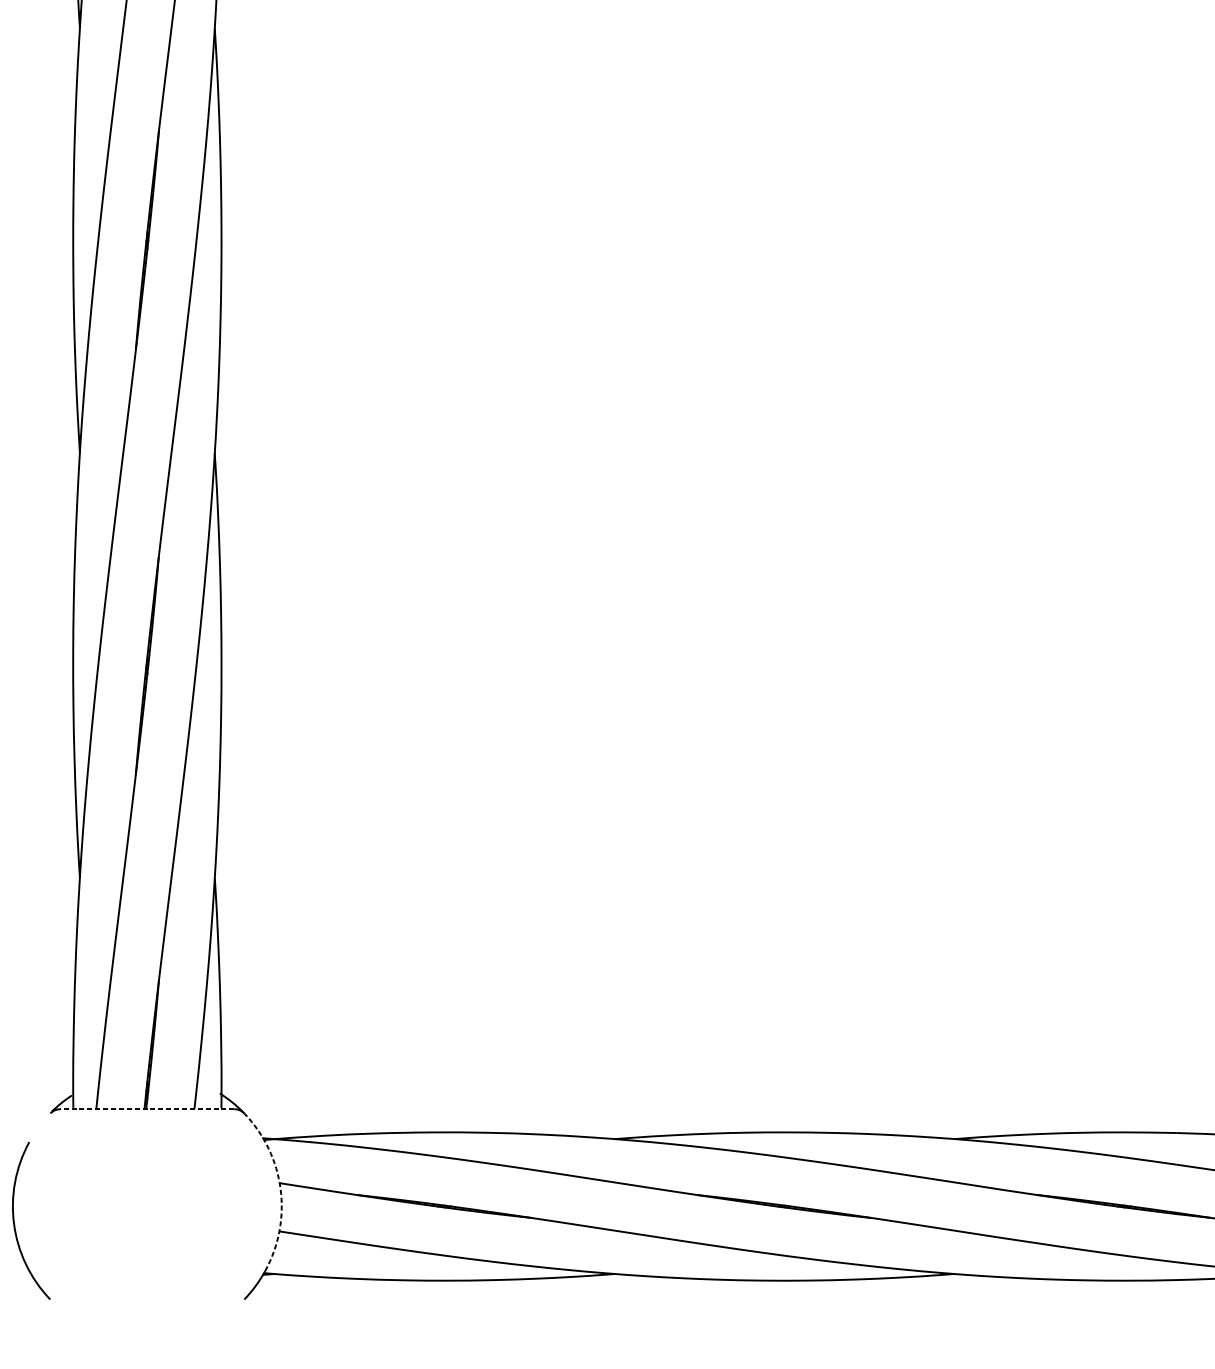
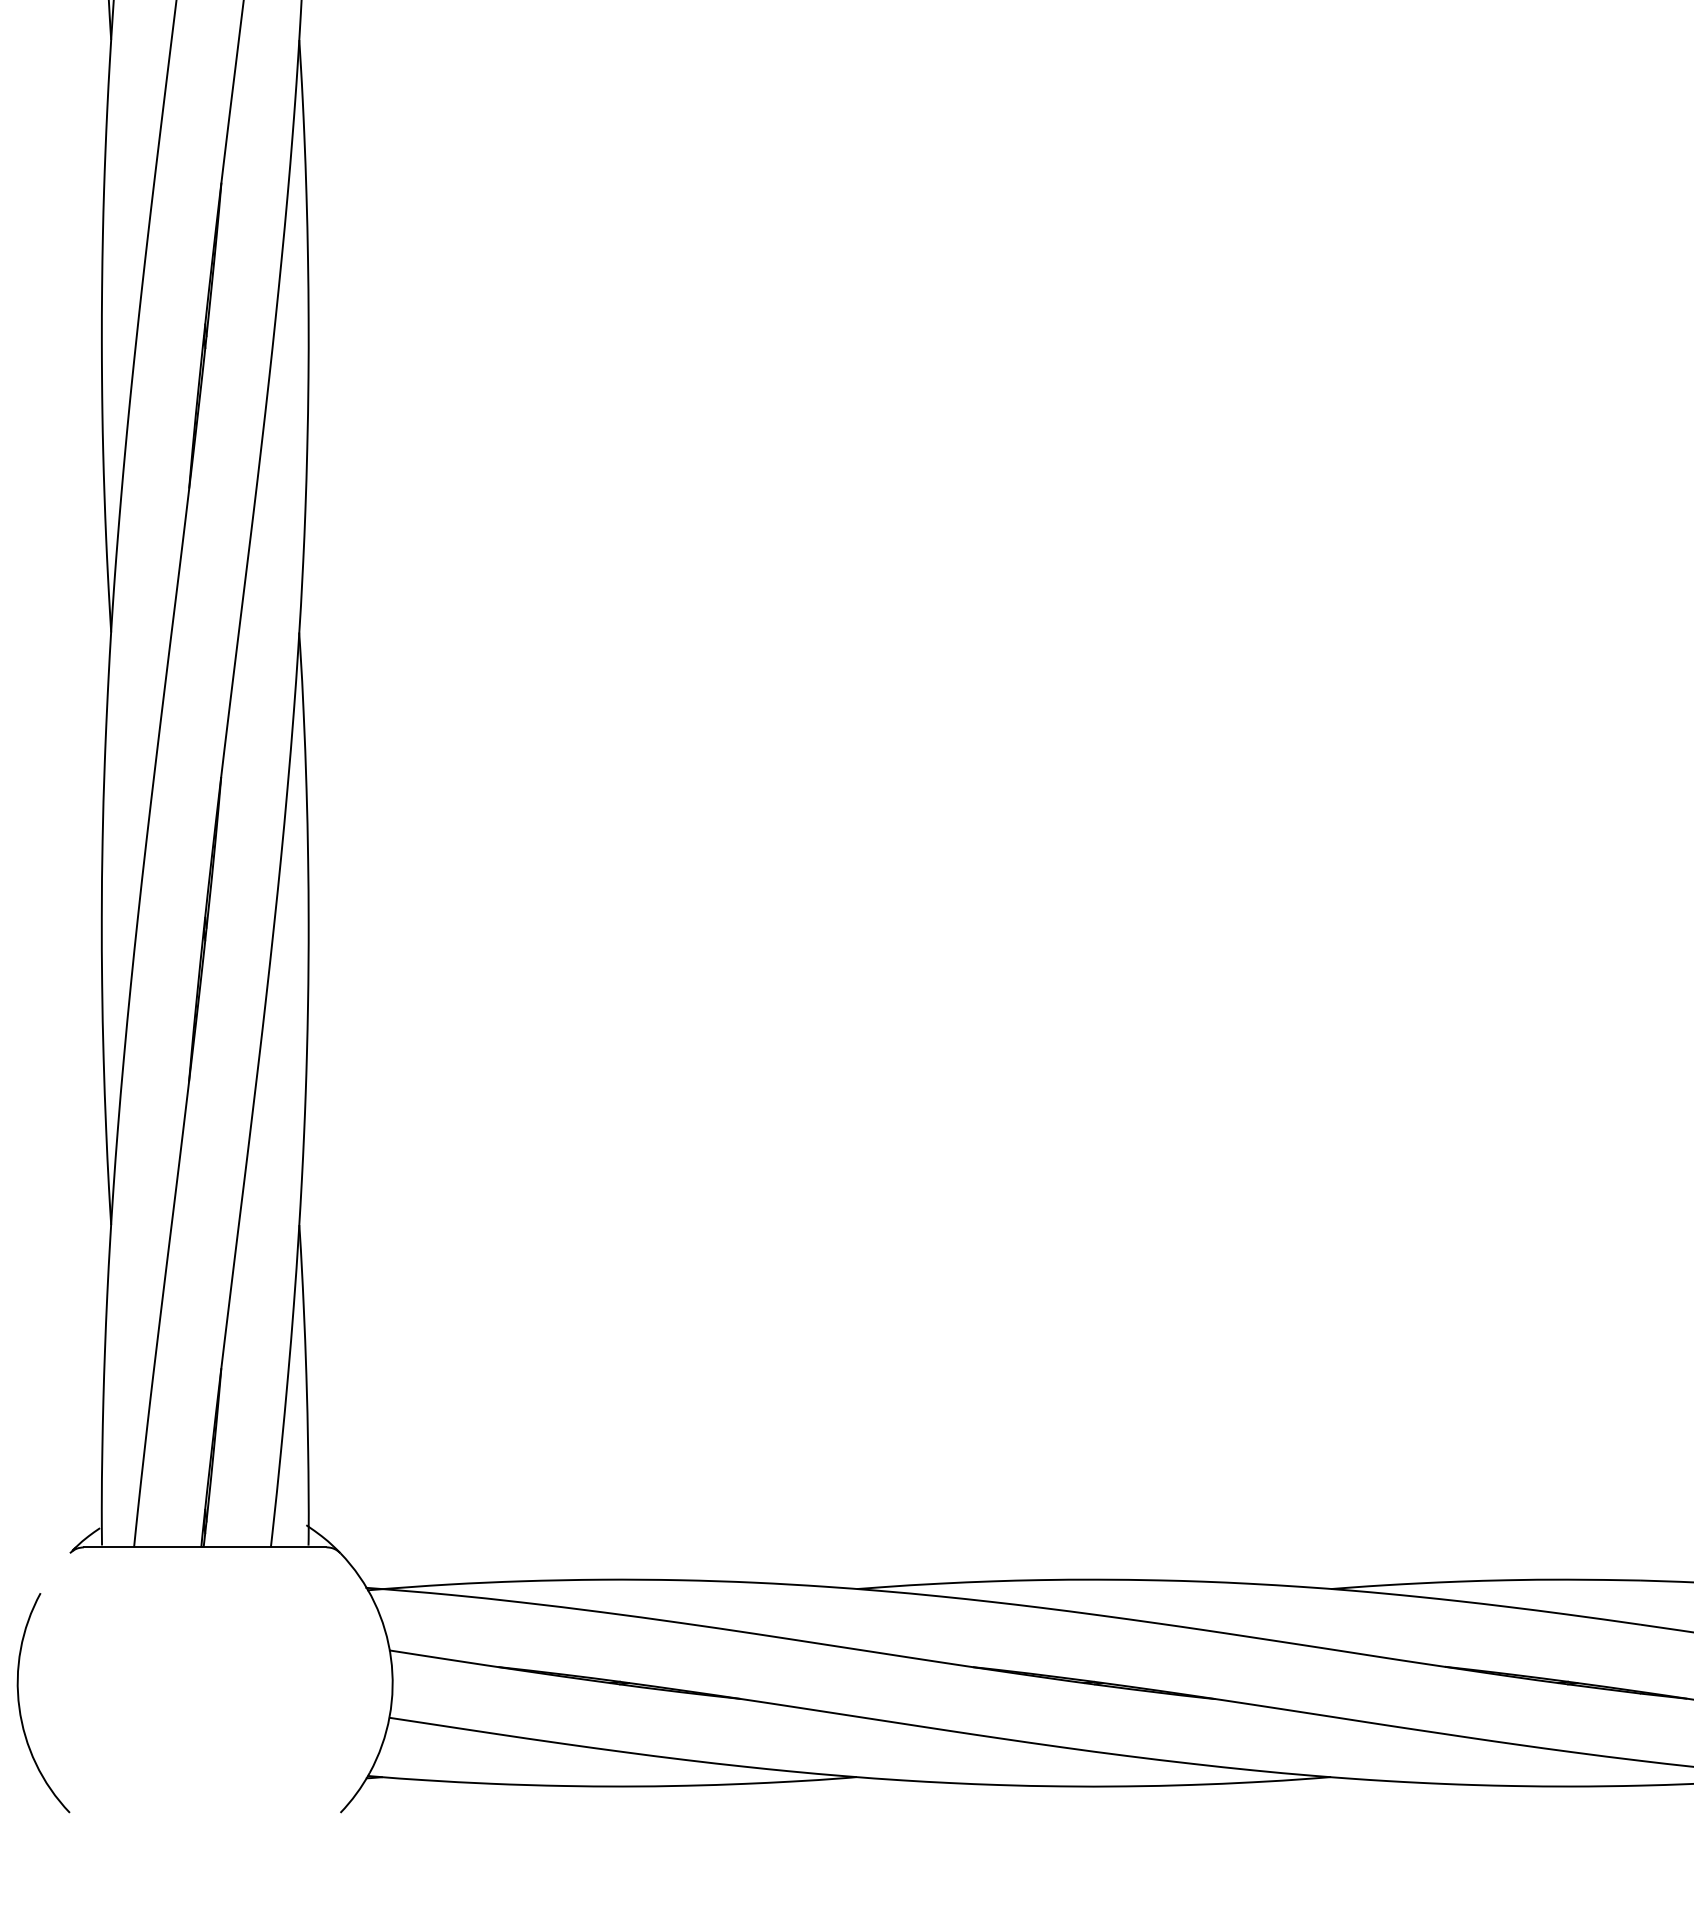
line: (146, 1109) -> (204, 1547), dashed -> solid
arc: (280, 1188) -> (391, 1658), dashed -> solid

